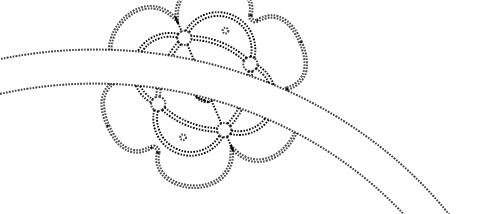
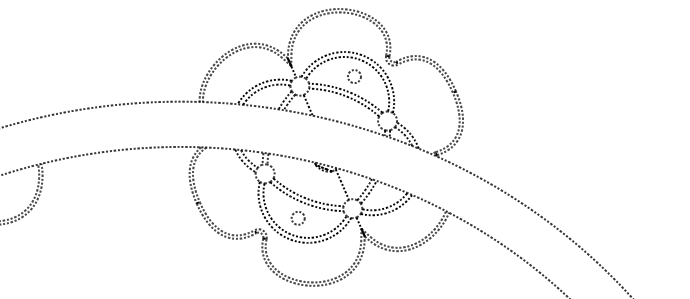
circle: (225, 30) -> (354, 76), size x1.67
circle: (182, 137) -> (297, 218), size x1.67

